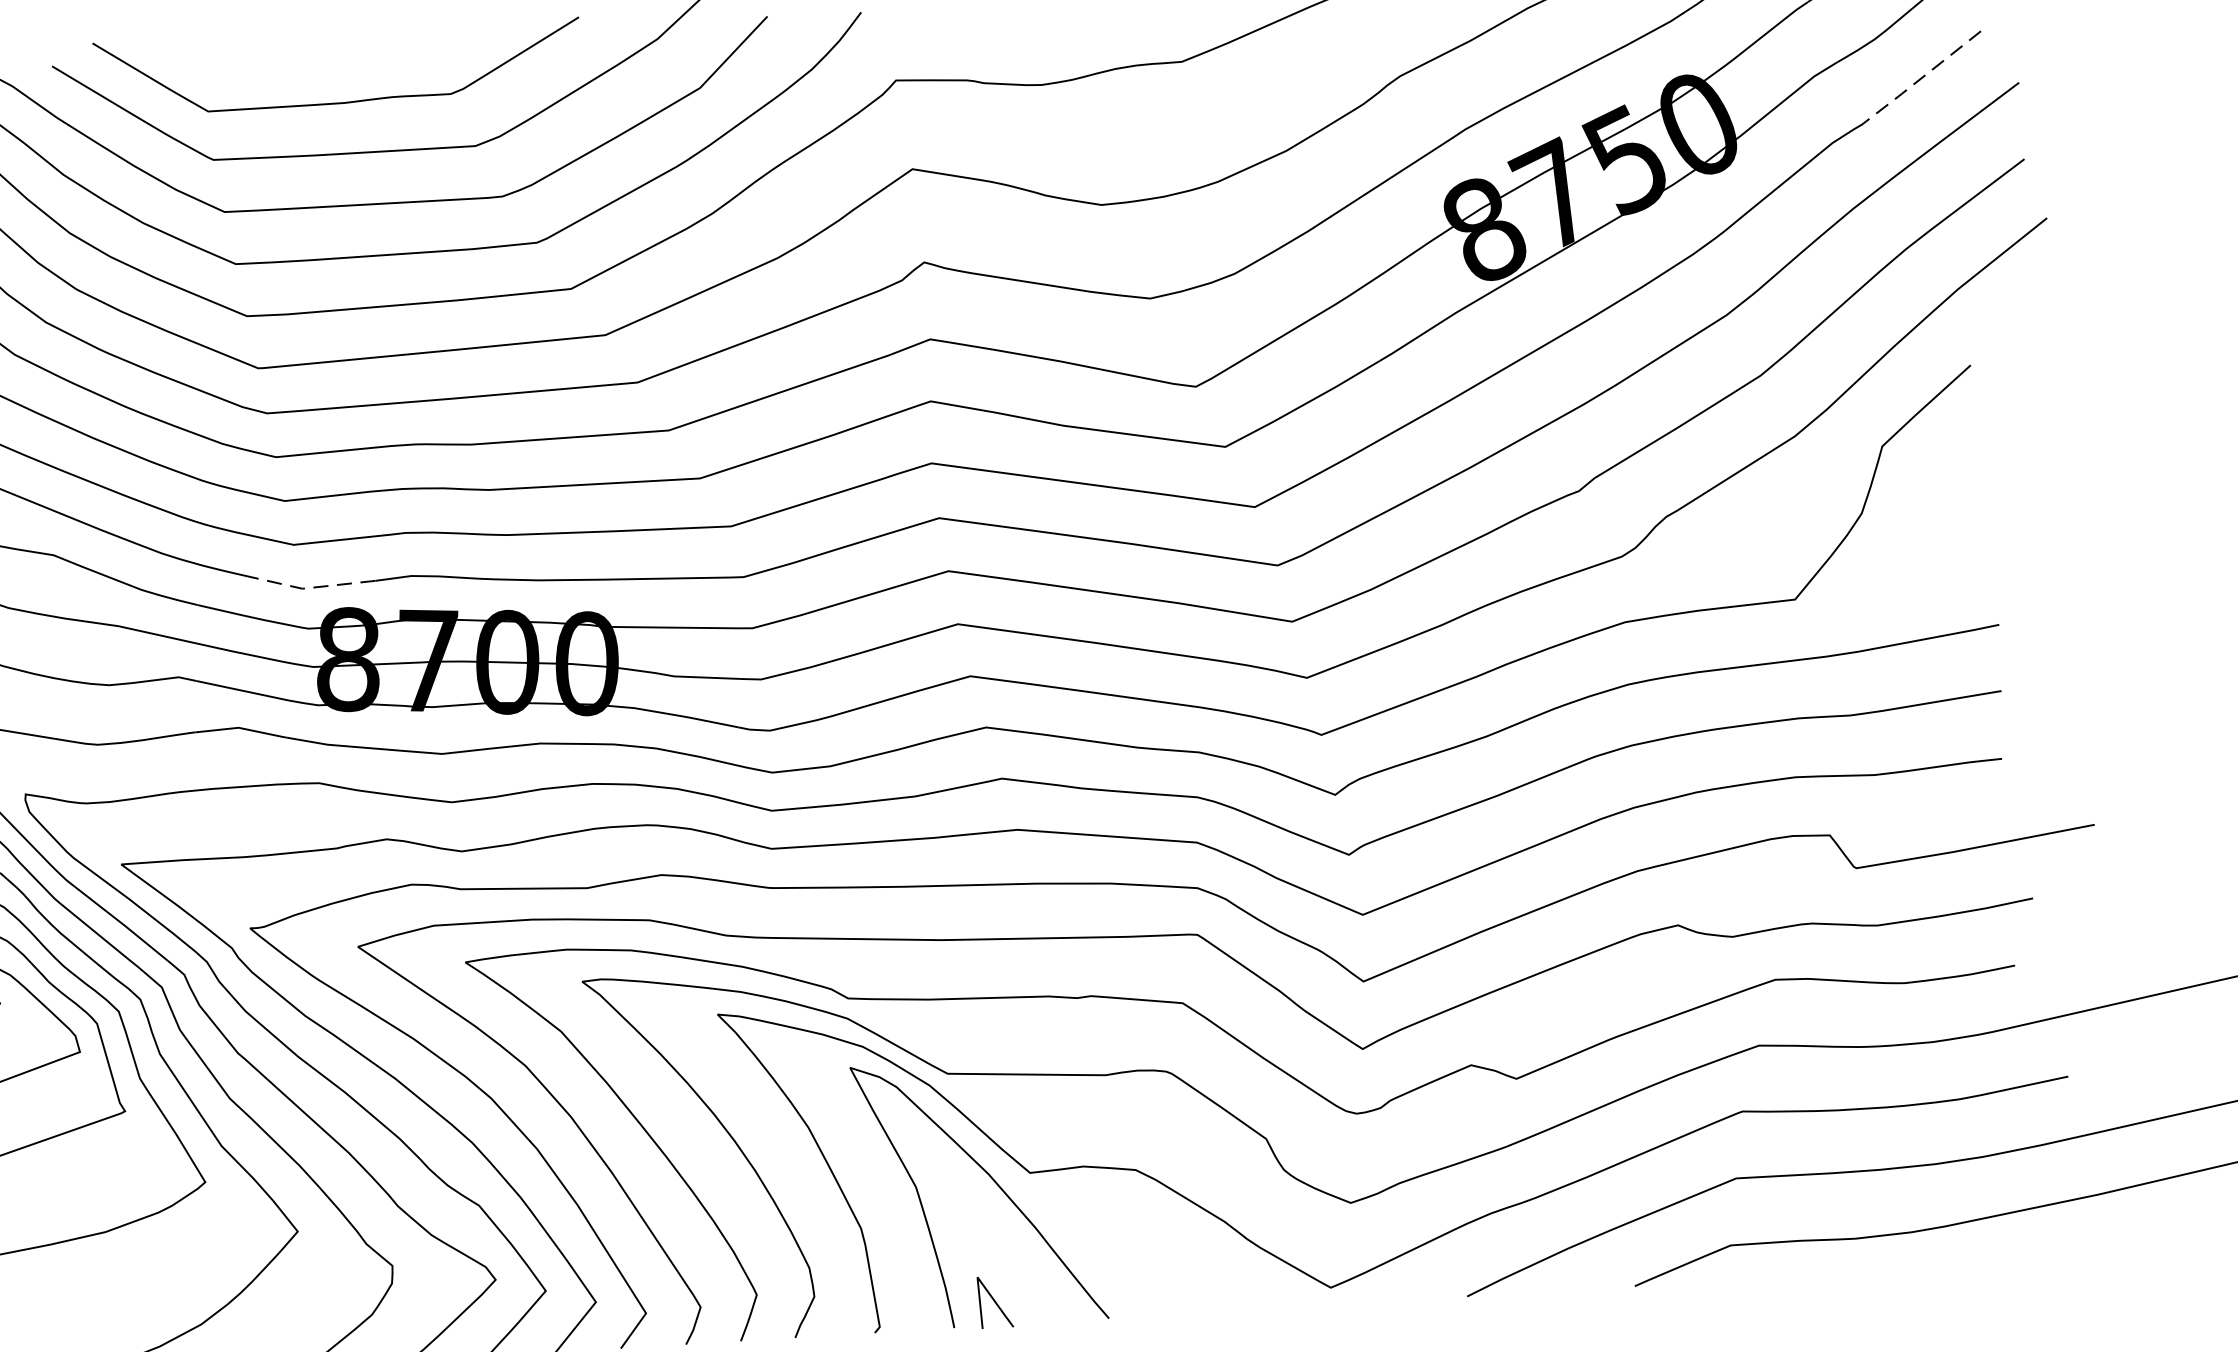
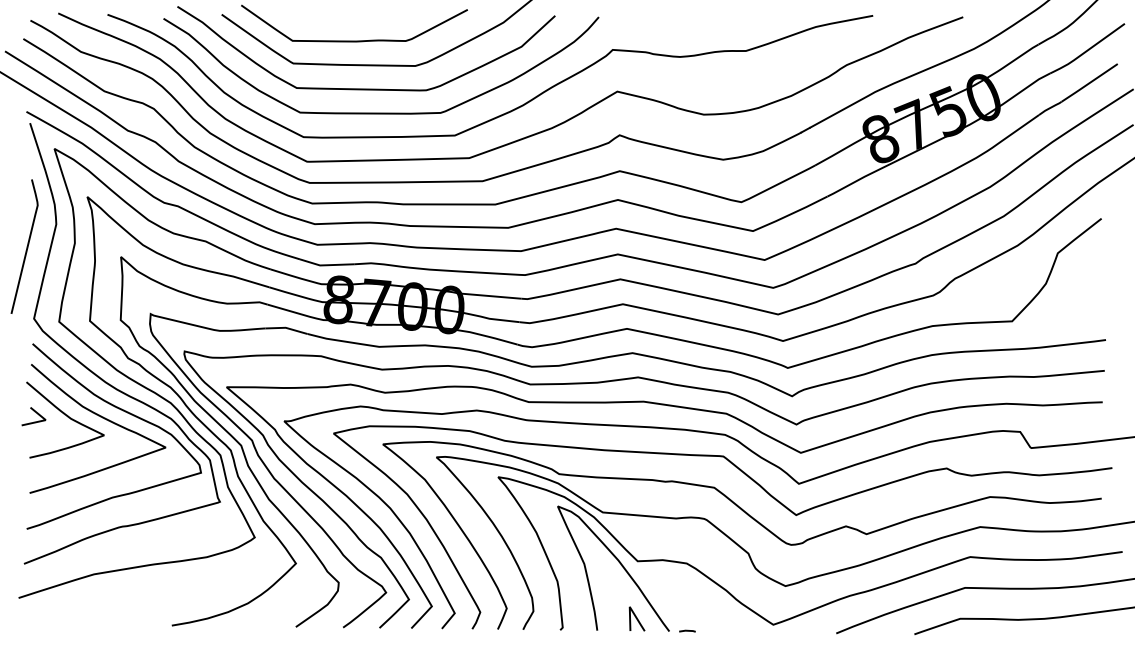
line: (1921, 77) -> (1088, 83), dashed -> solid
line: (314, 587) -> (325, 265), dashed -> solid
line: (993, 1301) -> (636, 618), moved
line: (1147, 1313) -> (687, 630), added

